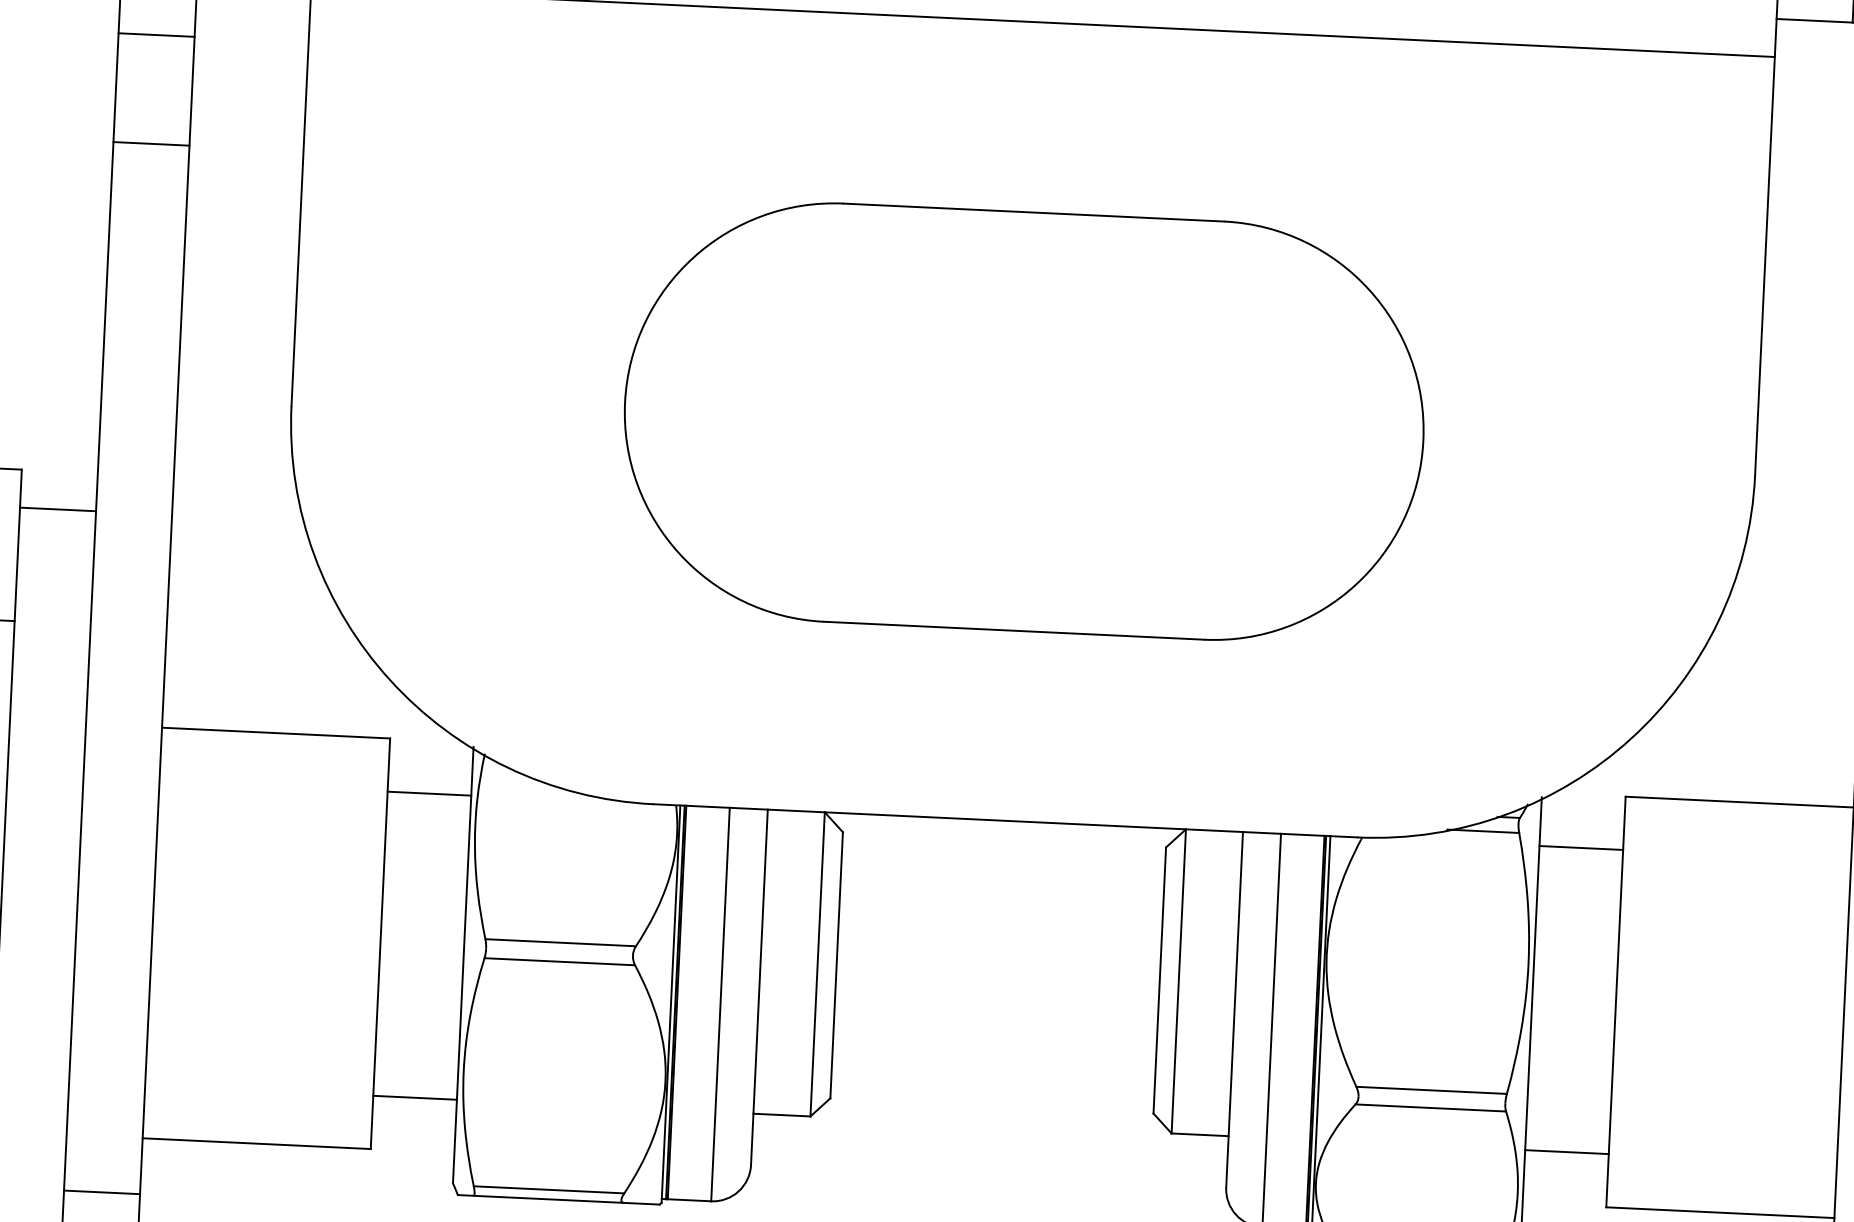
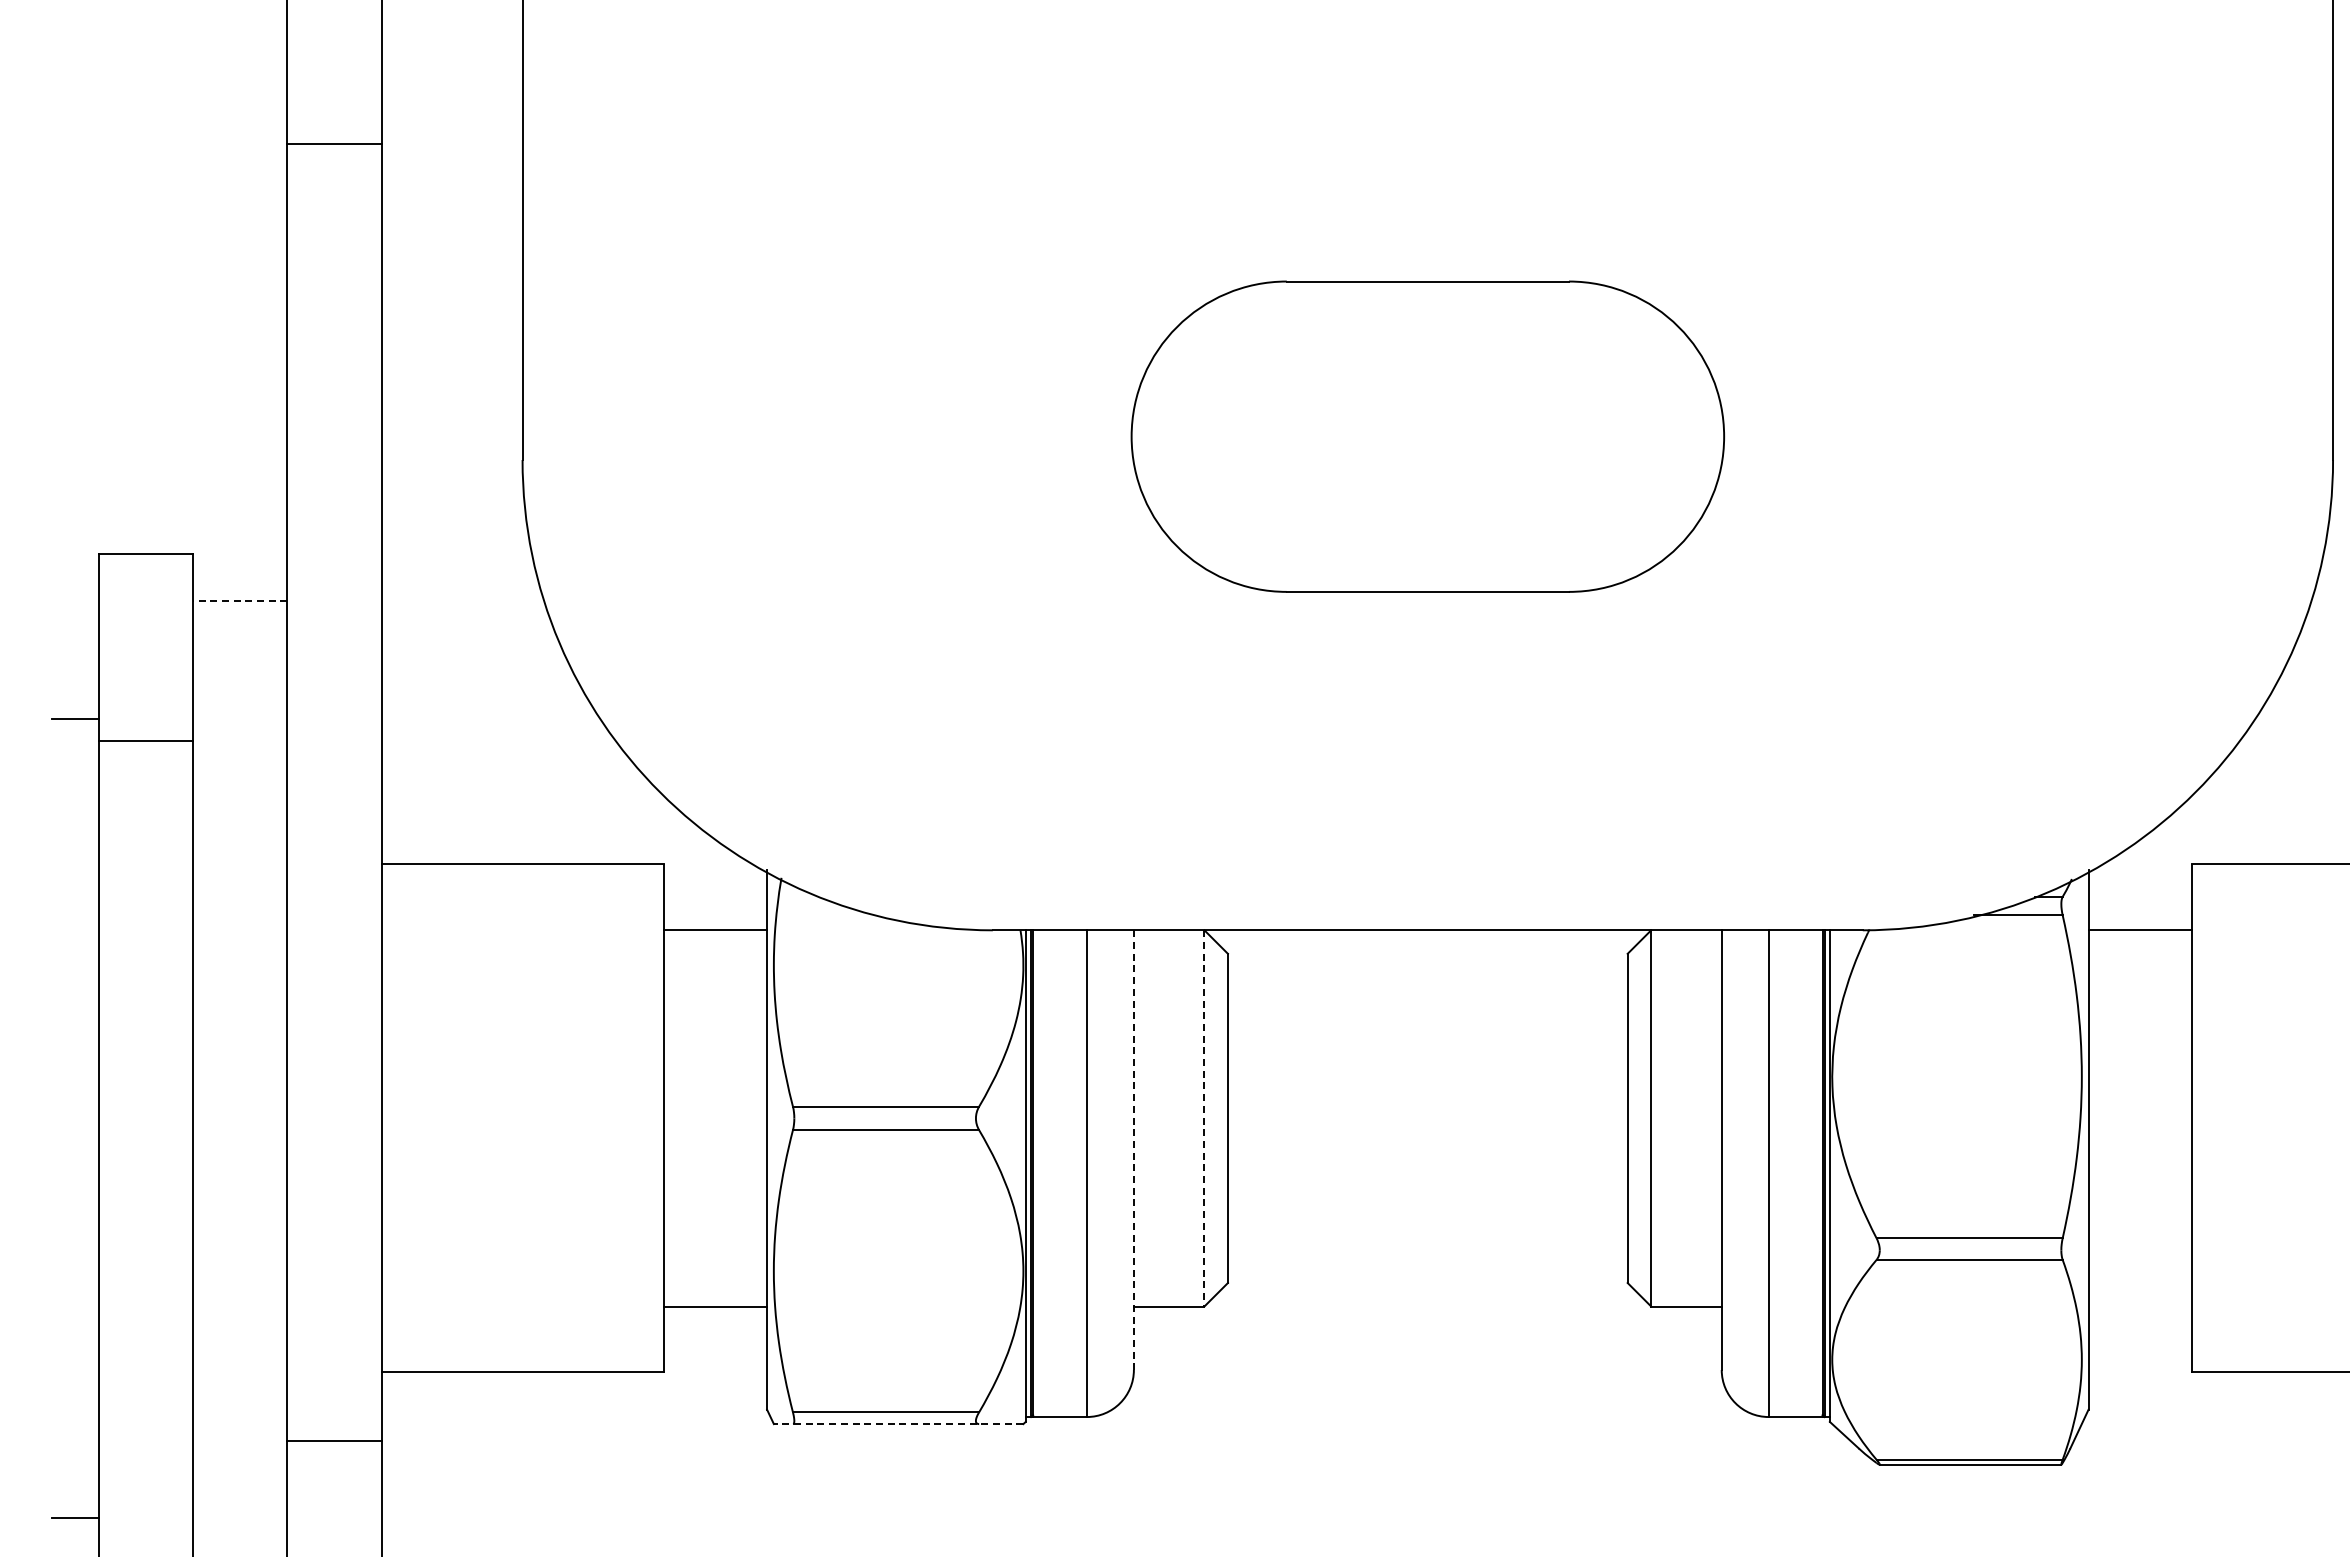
line: (156, 34) -> (334, 9), removed
part: (1023, 421) -> (1427, 436), size x0.6
line: (57, 509) -> (239, 601), solid -> dashed
line: (817, 964) -> (1204, 1118), solid -> dashed
line: (759, 987) -> (1133, 1150), solid -> dashed
line: (1566, 1152) -> (2139, 1306), removed
line: (558, 1200) -> (898, 1424), solid -> dashed

